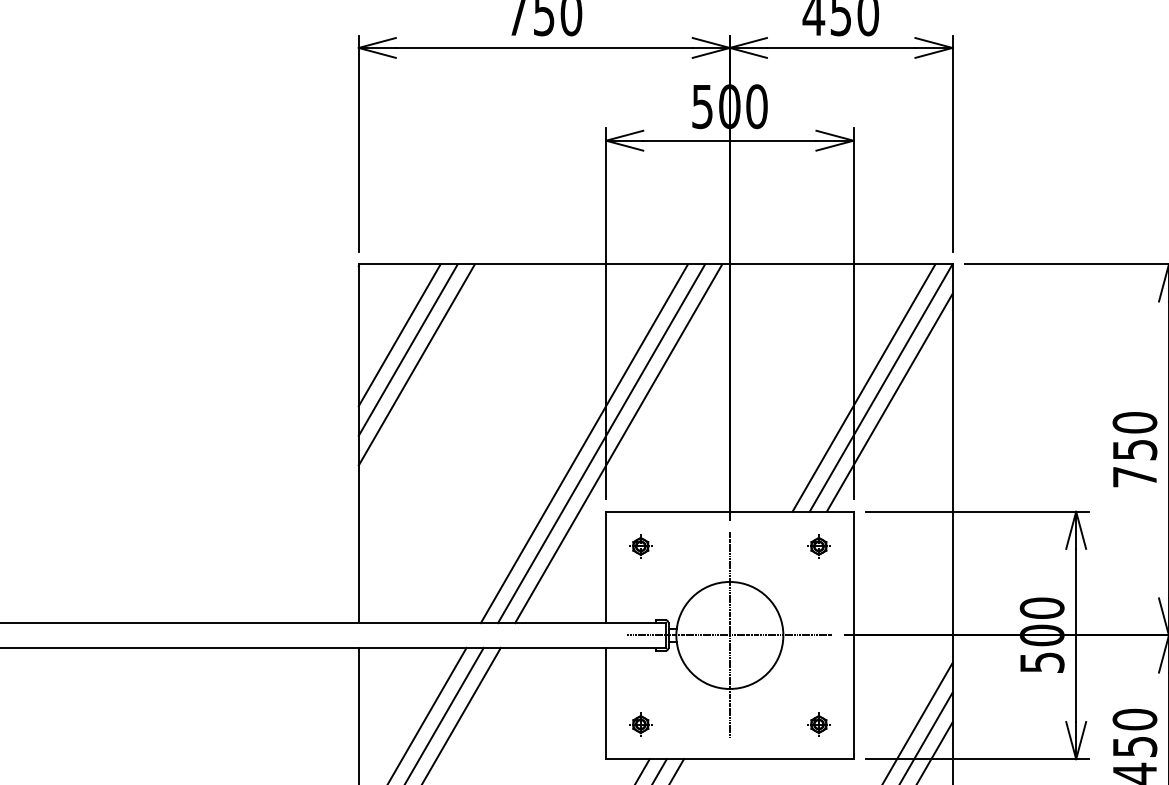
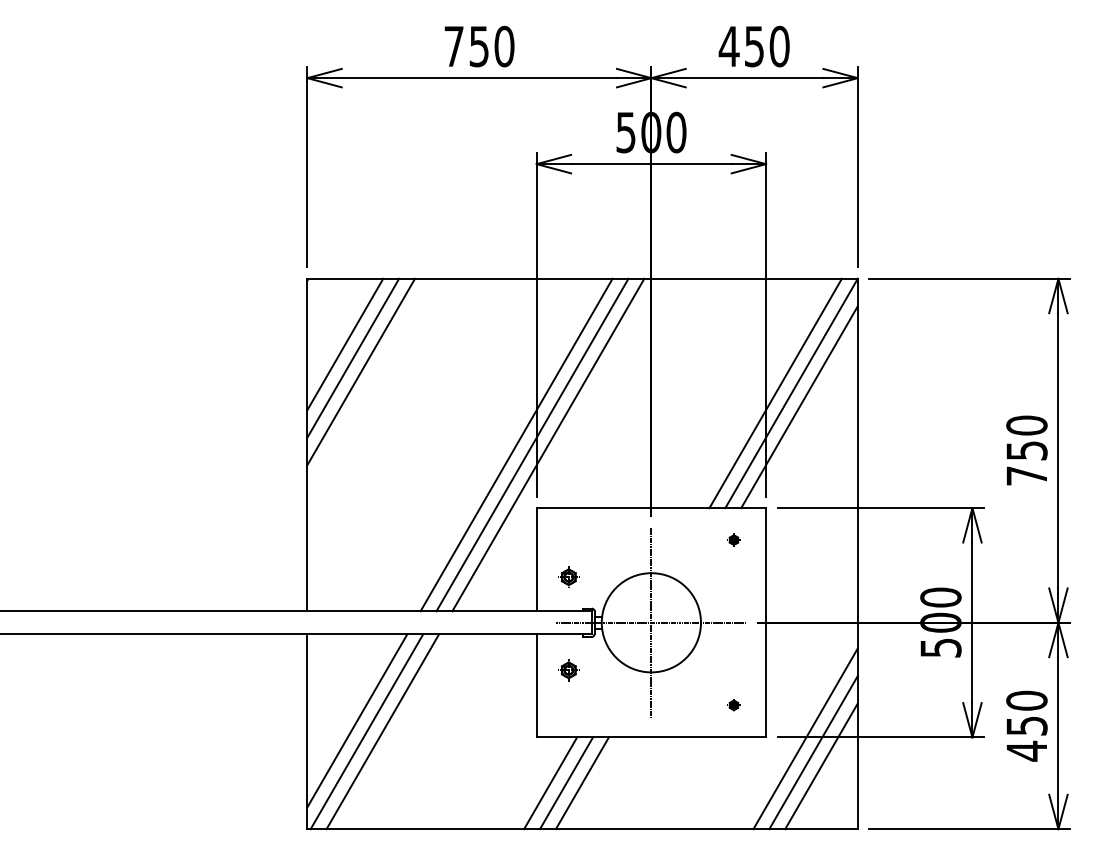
part: (640, 545) -> (568, 576), moved
part: (818, 545) -> (733, 539), size x0.6
part: (640, 724) -> (568, 670), moved
part: (818, 724) -> (733, 705), size x0.6

